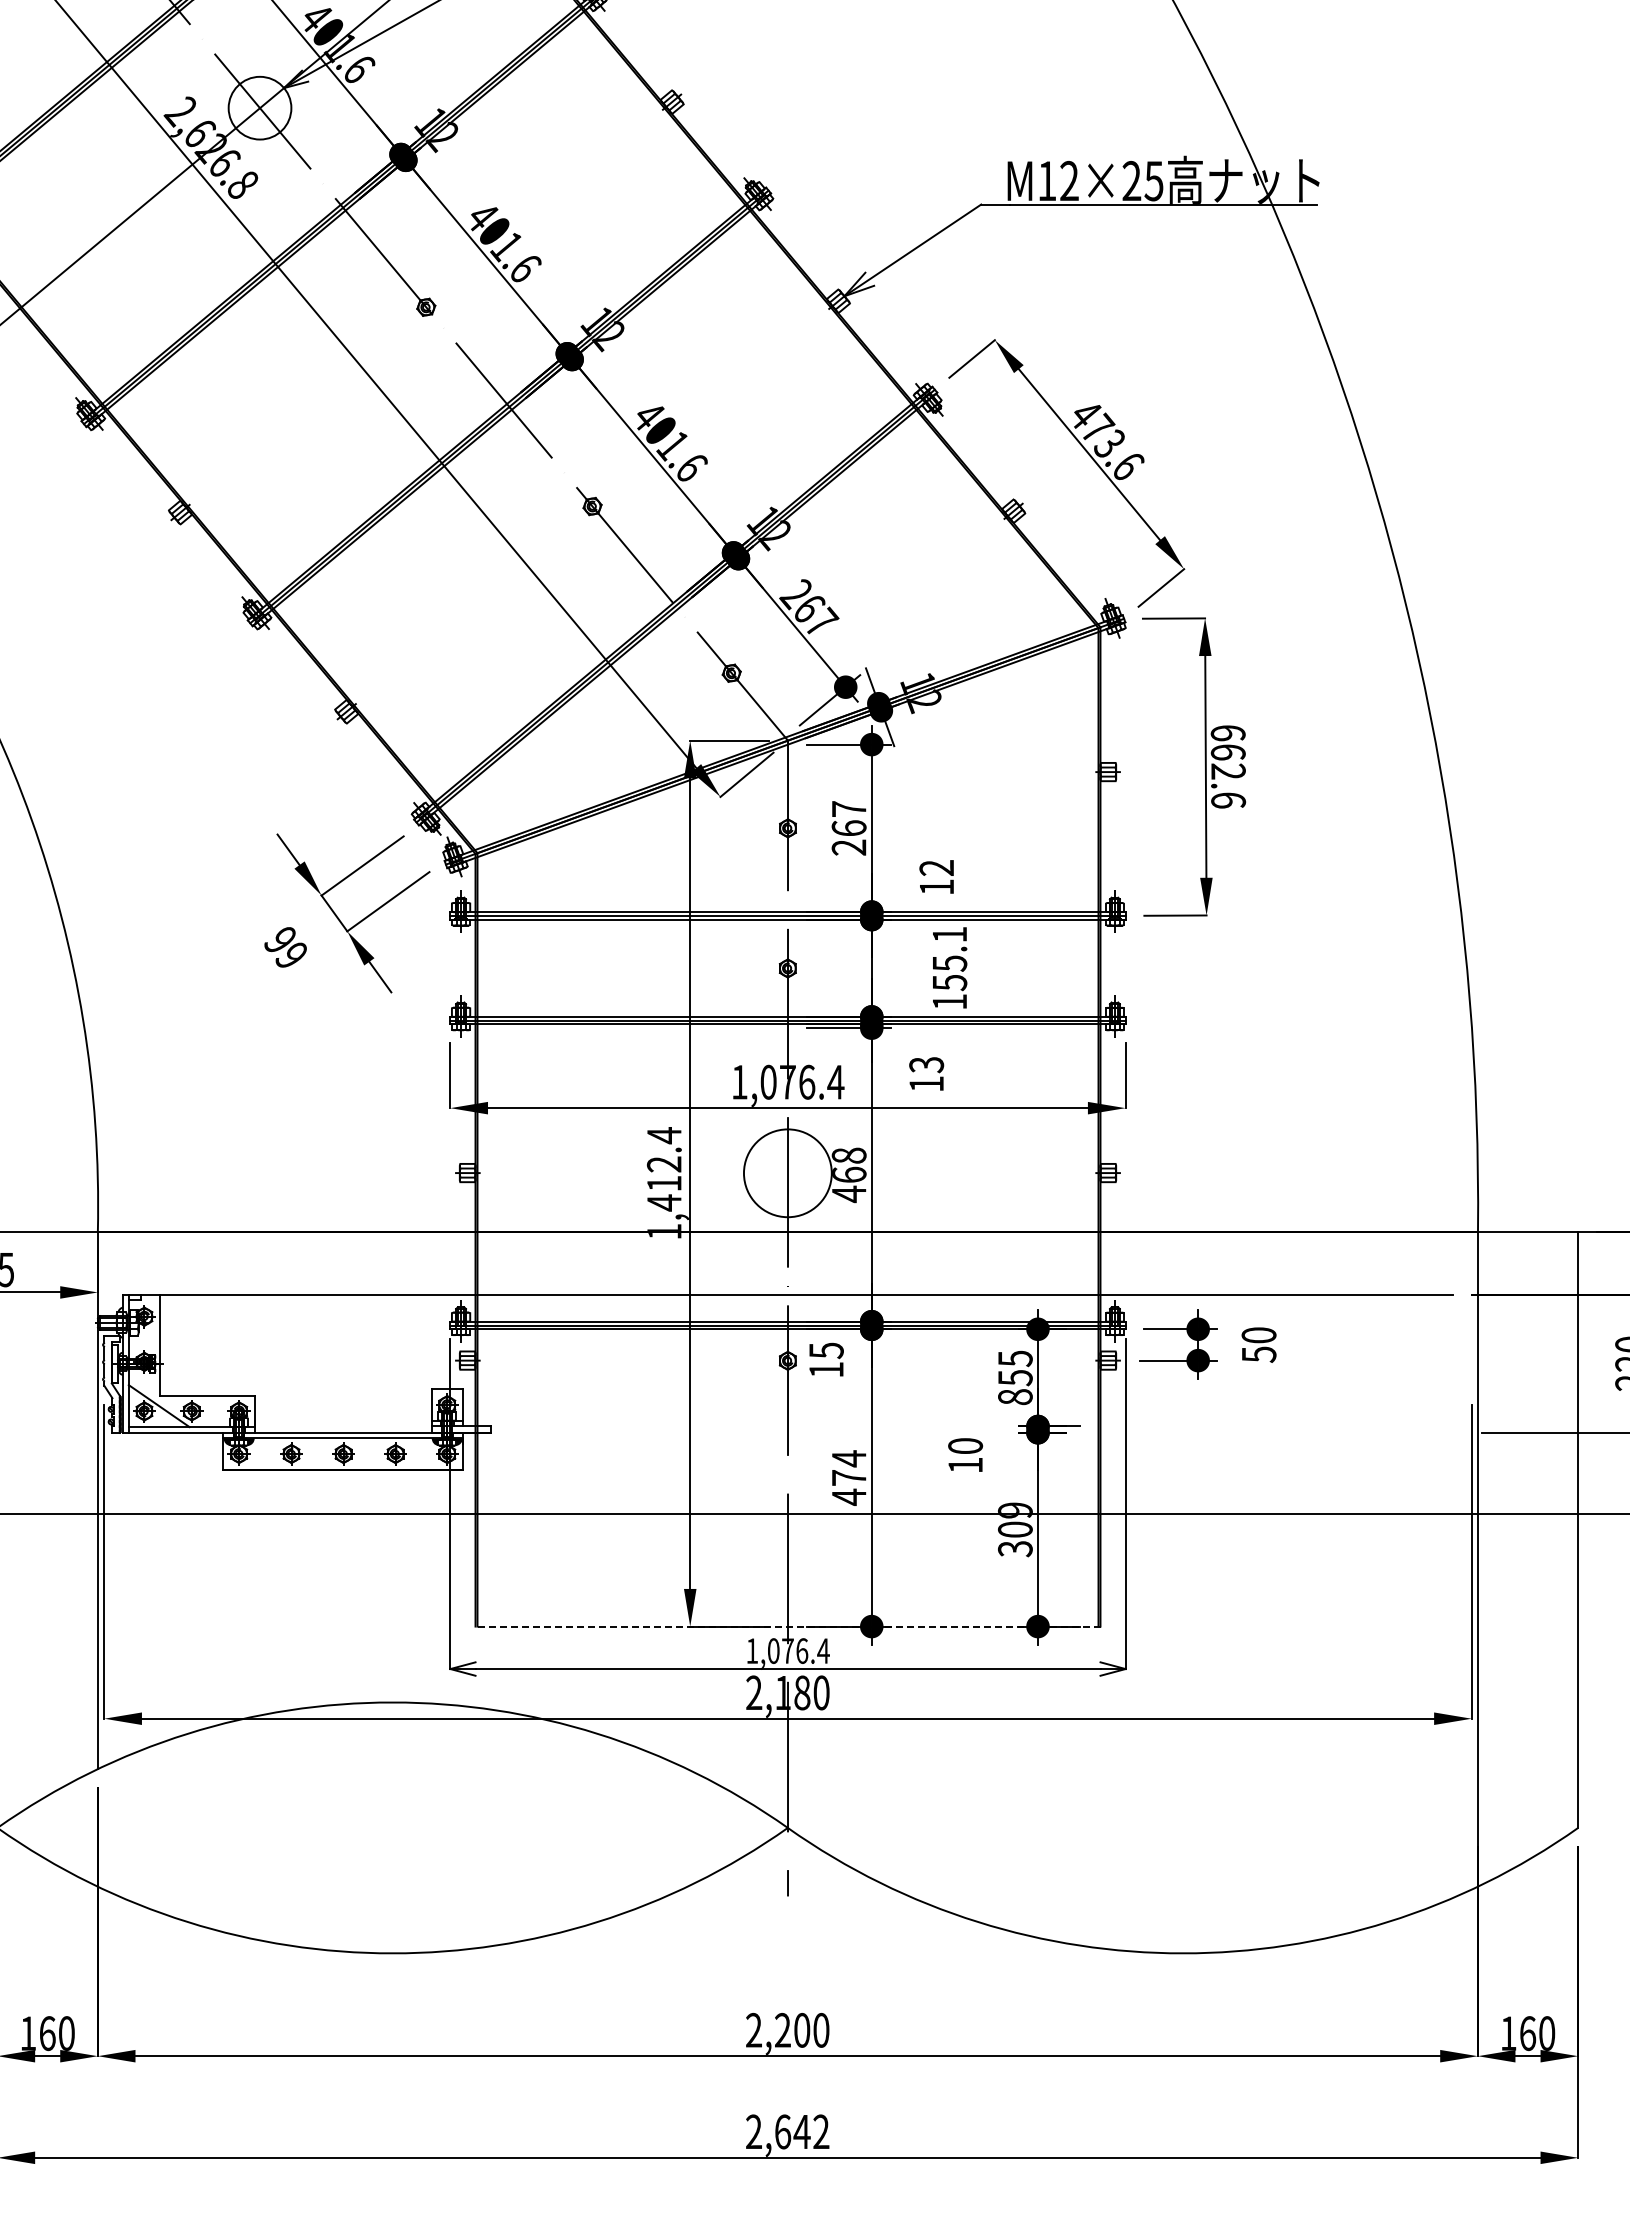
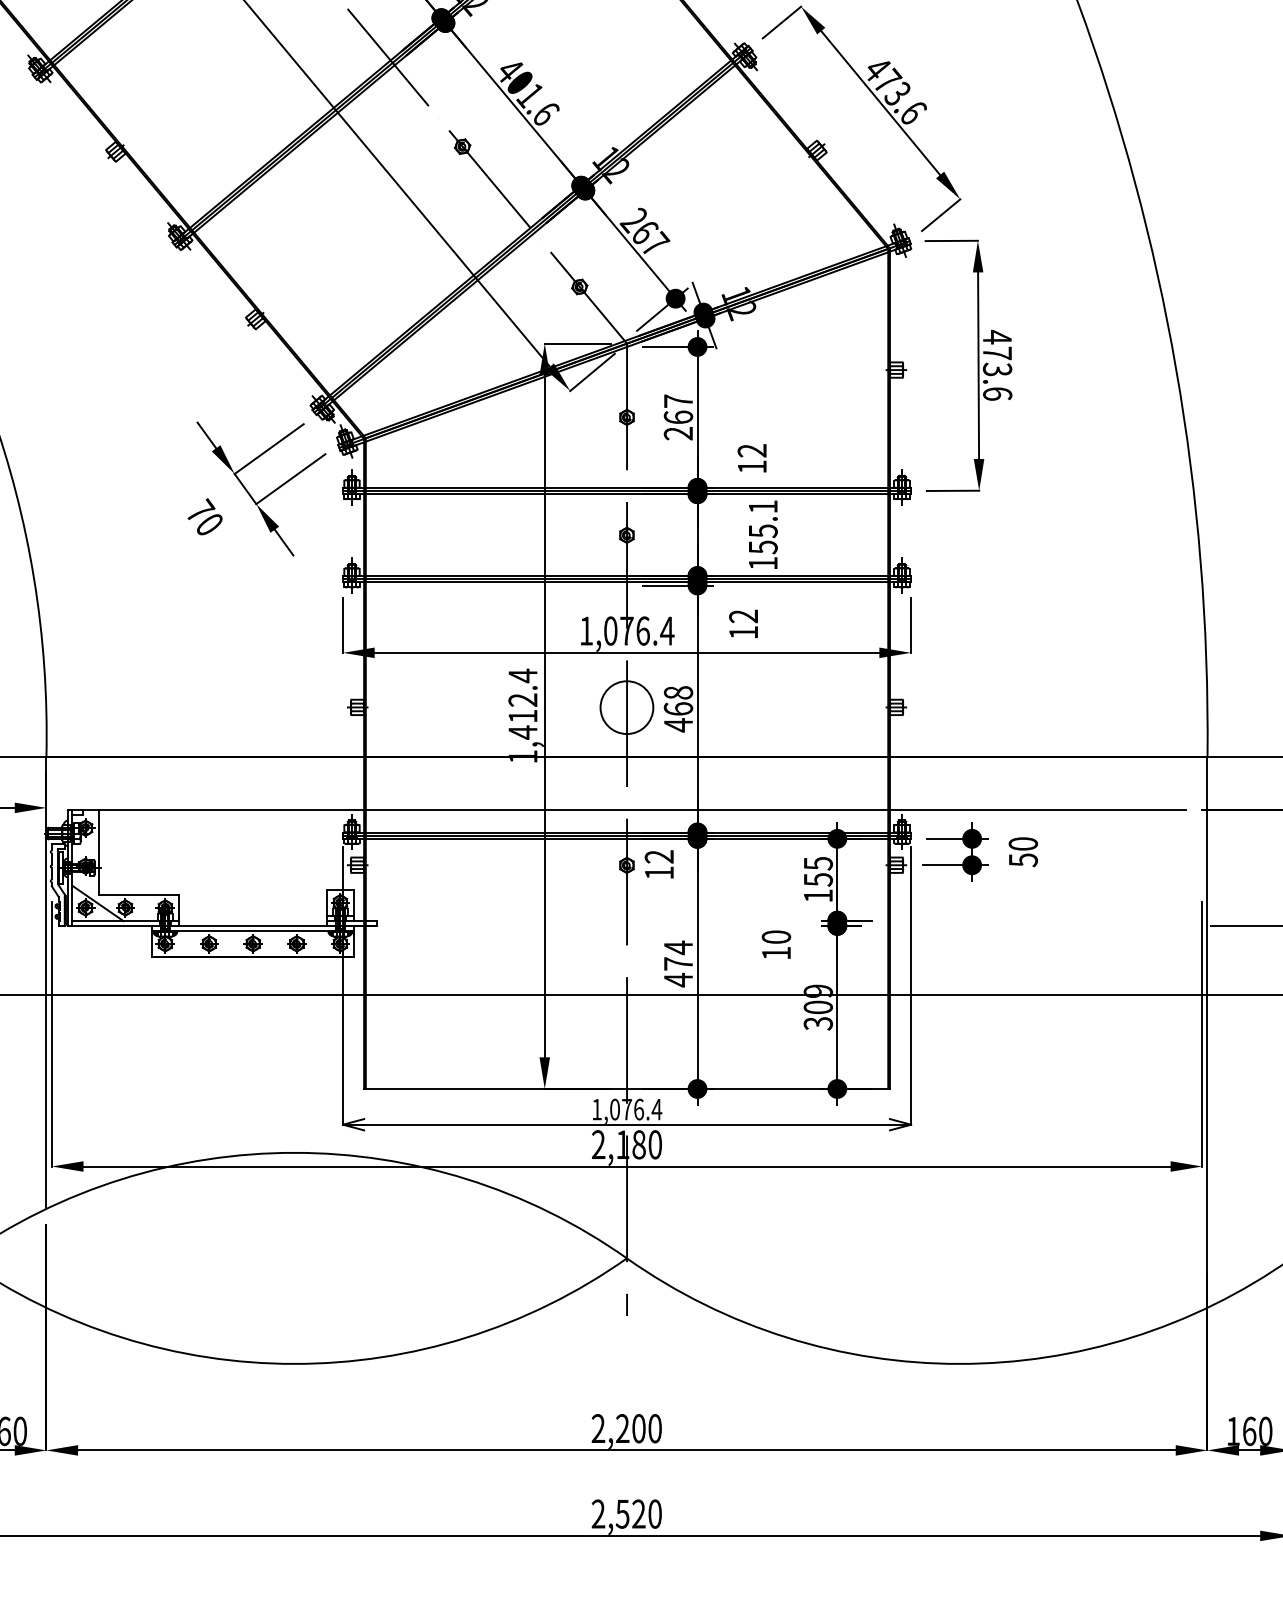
text: (1227, 751) -> (996, 352), 662.6 -> 473.6
text: (285, 946) -> (204, 516), 99 -> 70
text: (927, 1065) -> (744, 616), 13 -> 12
circle: (787, 1172) -> (626, 706), size x0.71
text: (826, 1350) -> (659, 856), 15 -> 12
text: (1015, 1397) -> (818, 896), 855 -> 155
line: (787, 1626) -> (626, 1088), dashed -> solid
text: (801, 2131) -> (638, 1513), 2,642 -> 2,520

